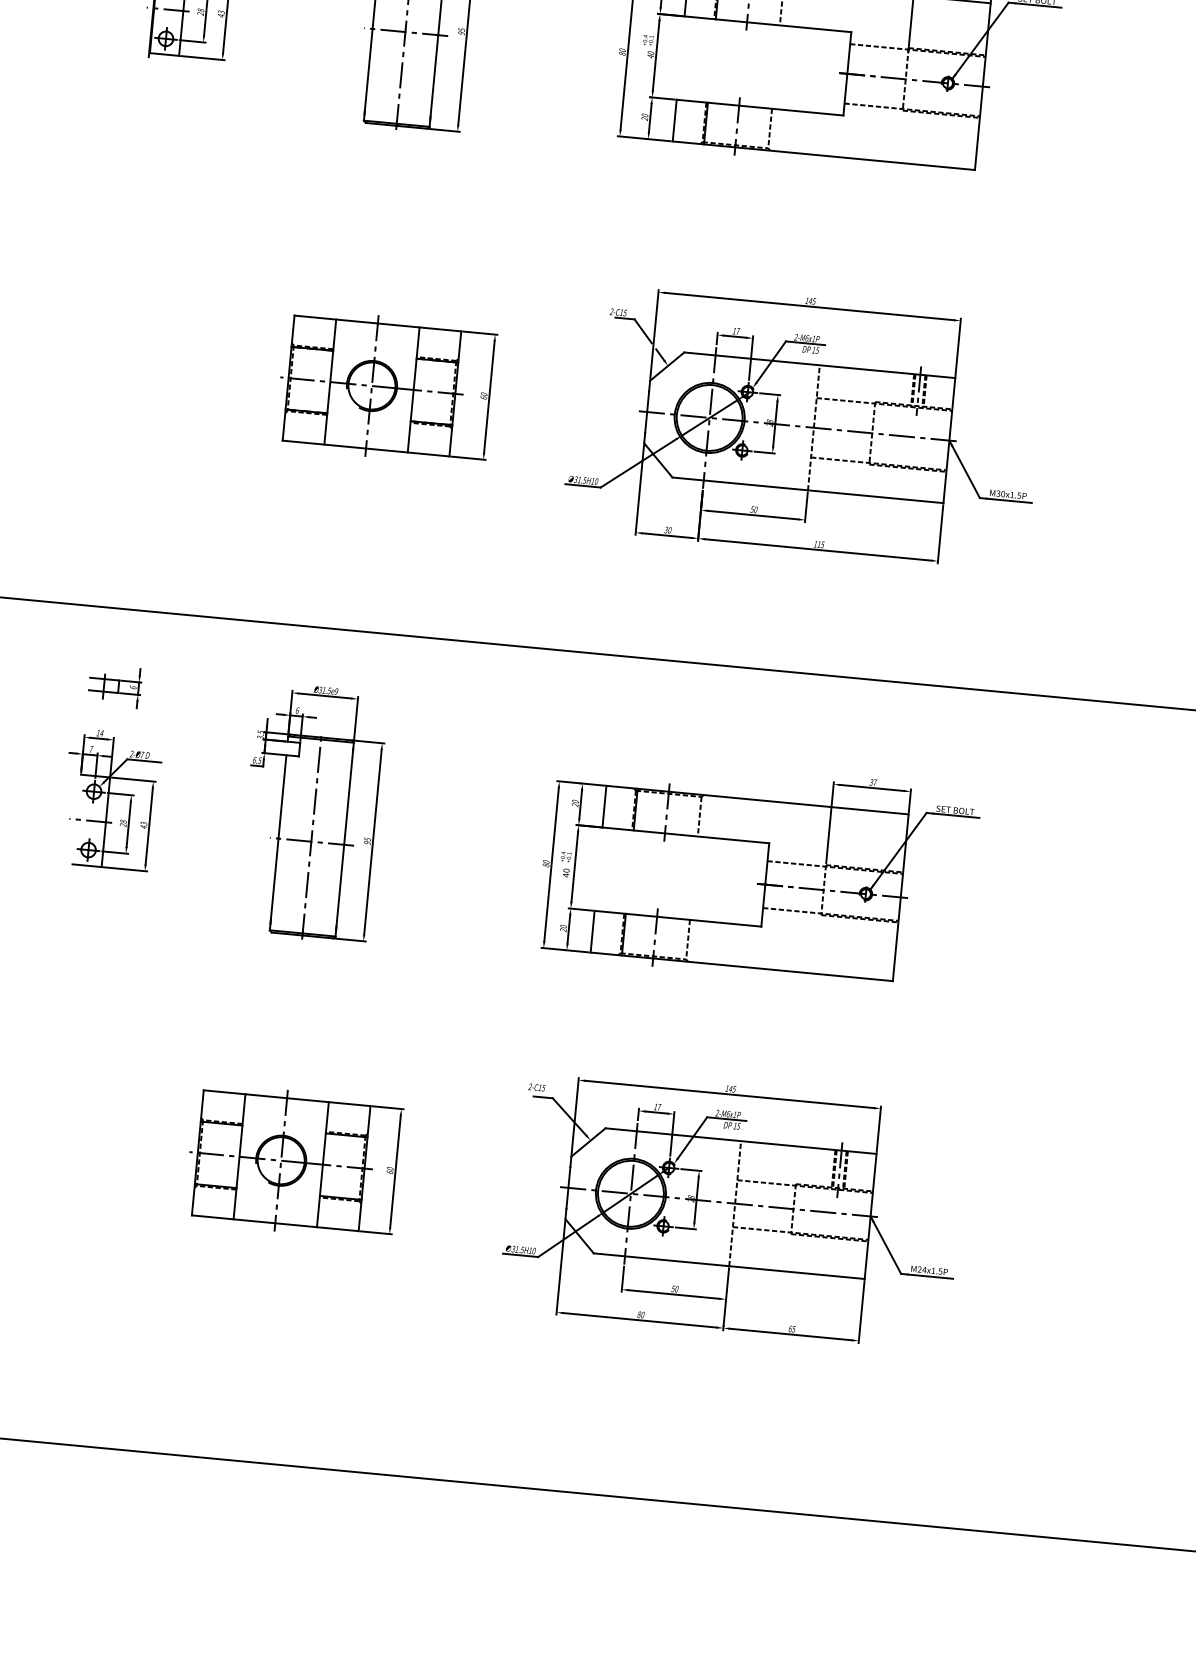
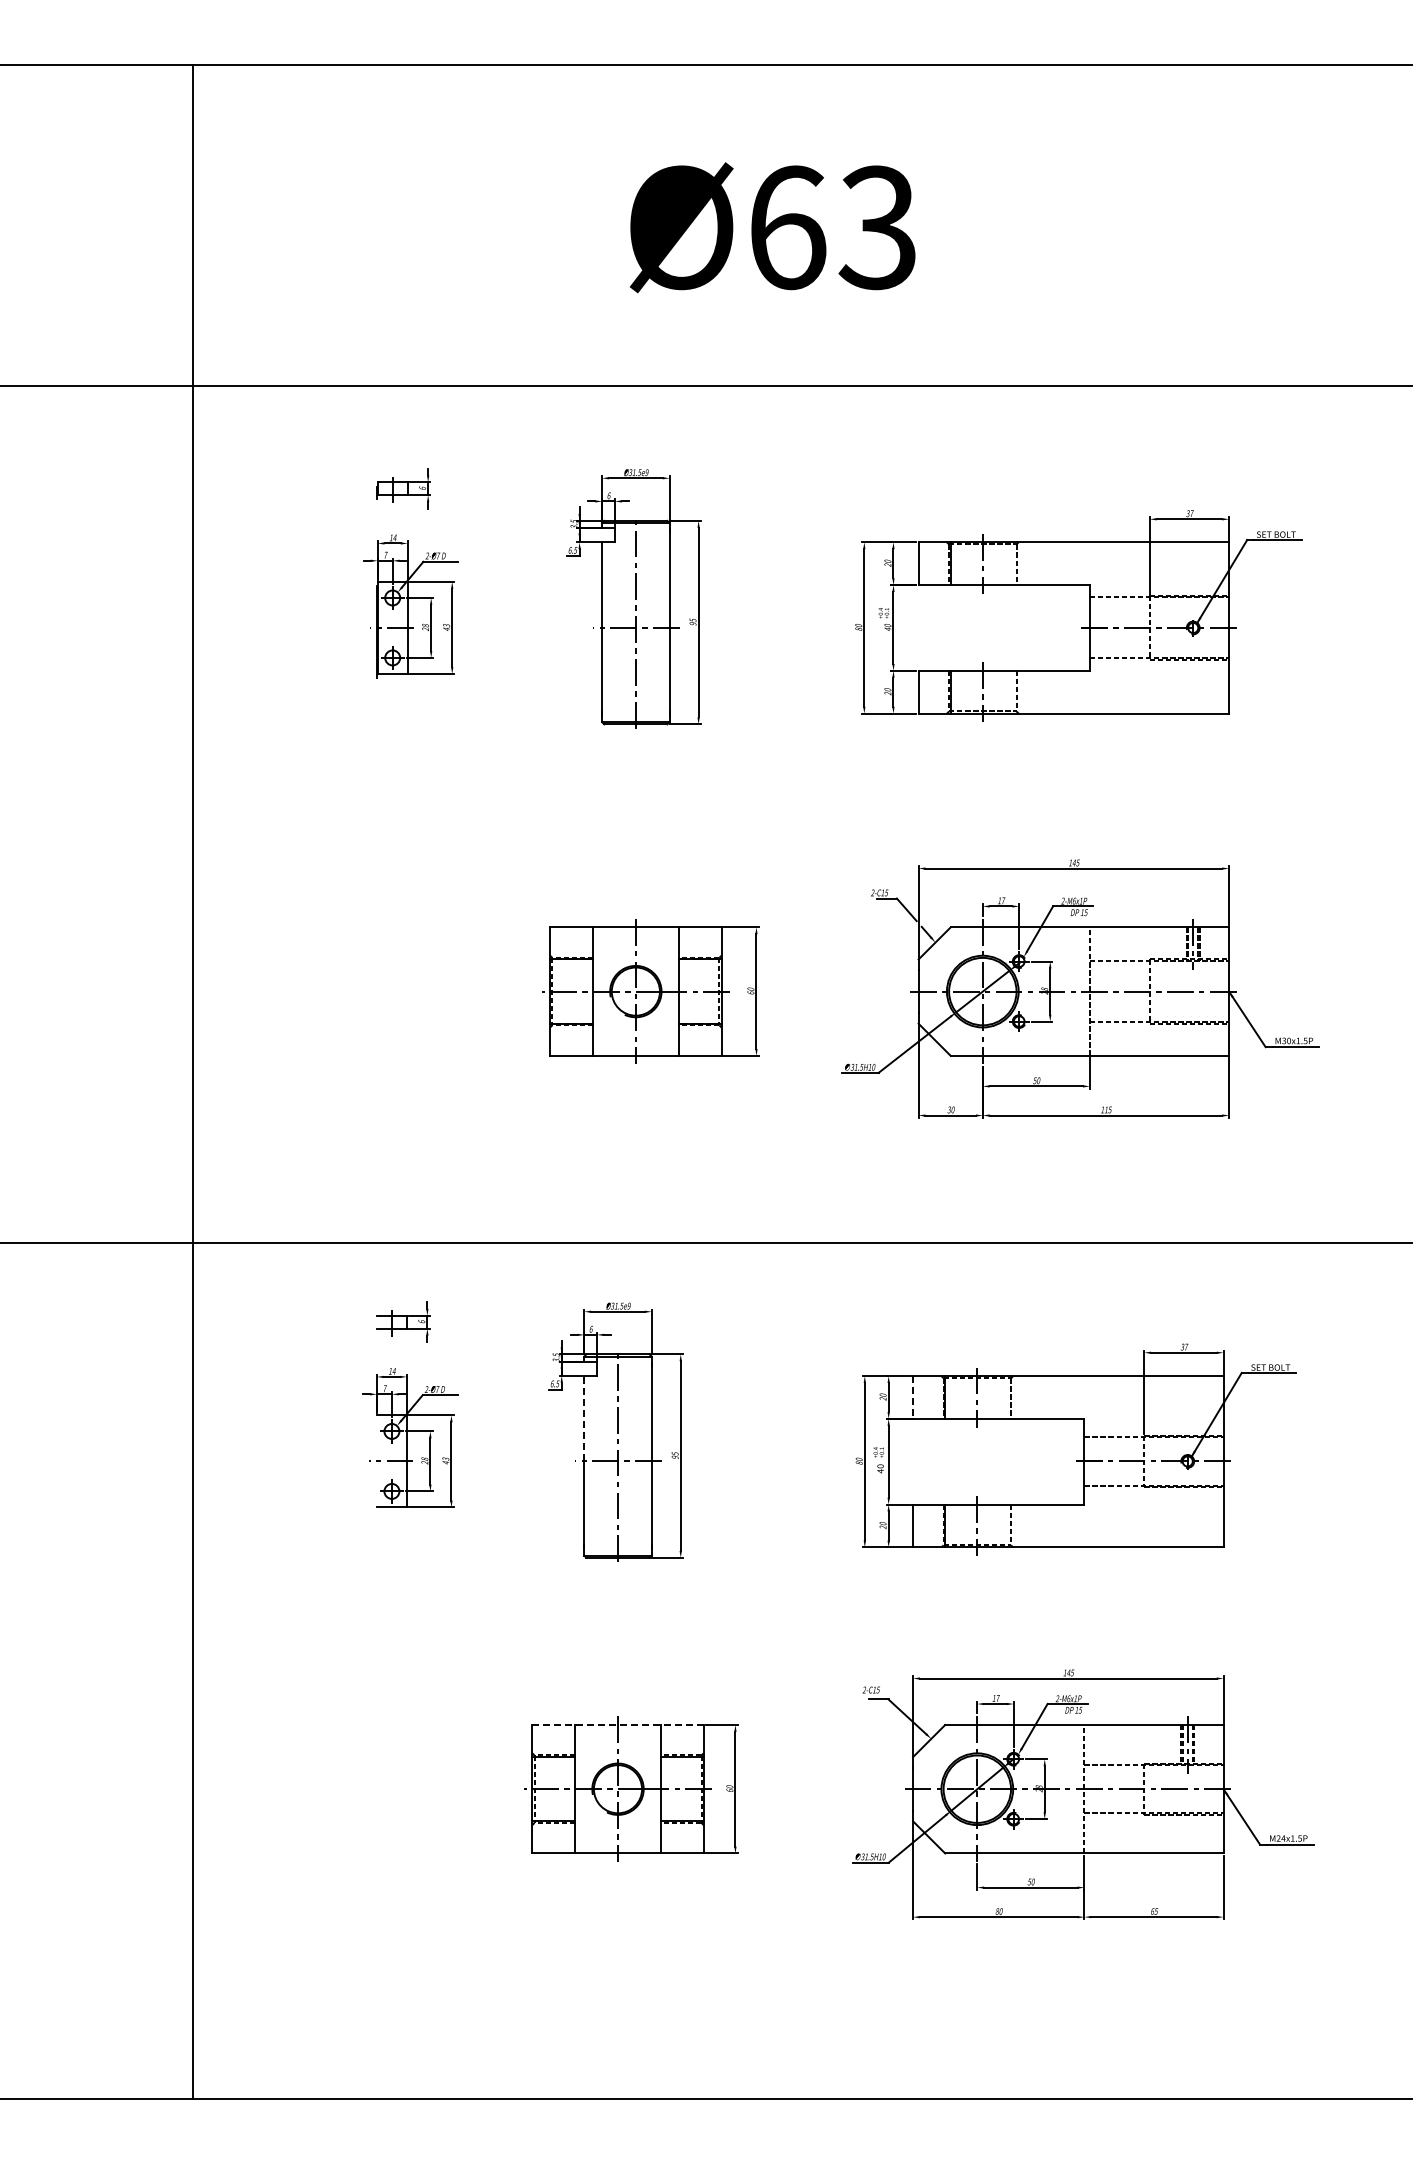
line: (282, 796) -> (584, 1418), solid -> dashed
line: (604, 807) -> (913, 1398), solid -> dashed
line: (287, 1097) -> (618, 1724), solid -> dashed

